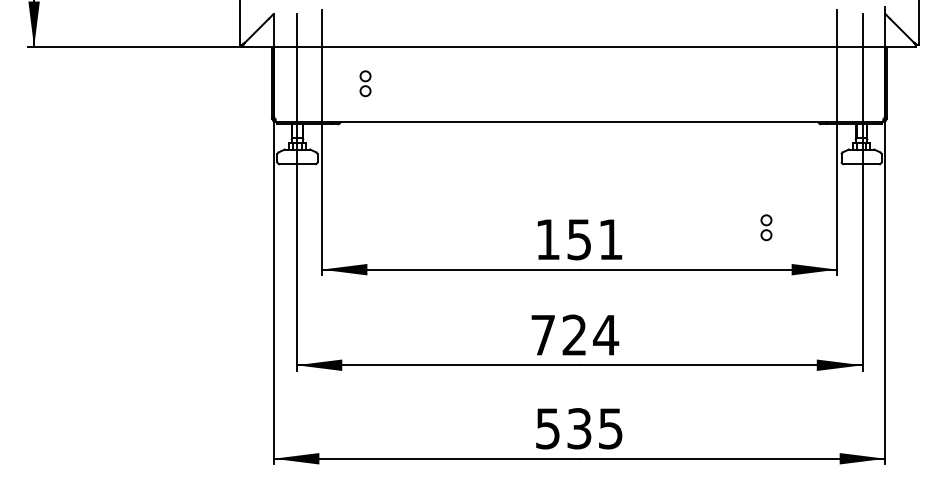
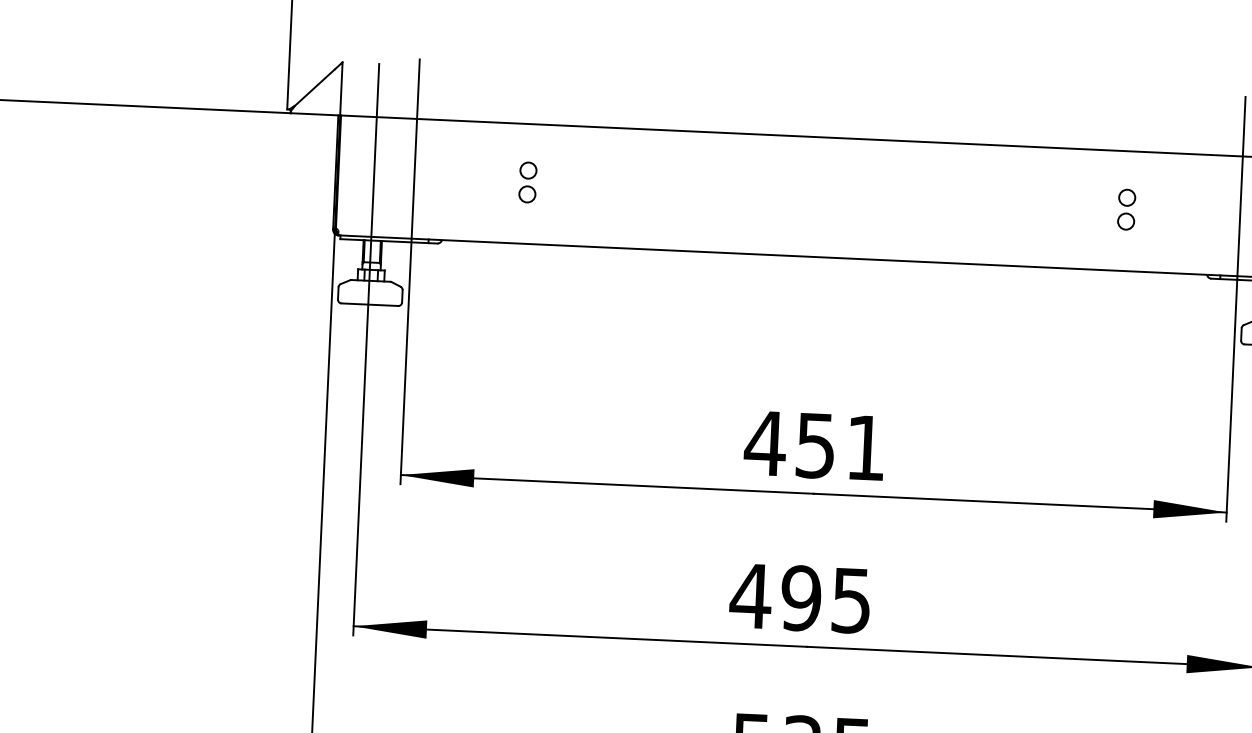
part: (365, 83) -> (527, 182), moved
part: (766, 227) -> (1126, 209), moved
text: (547, 239) -> (764, 443), 151 -> 451
text: (574, 334) -> (801, 597), 724 -> 495

